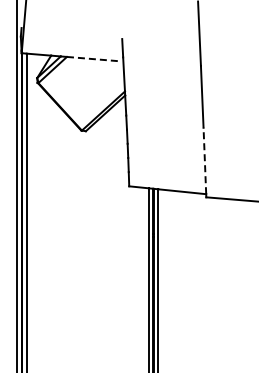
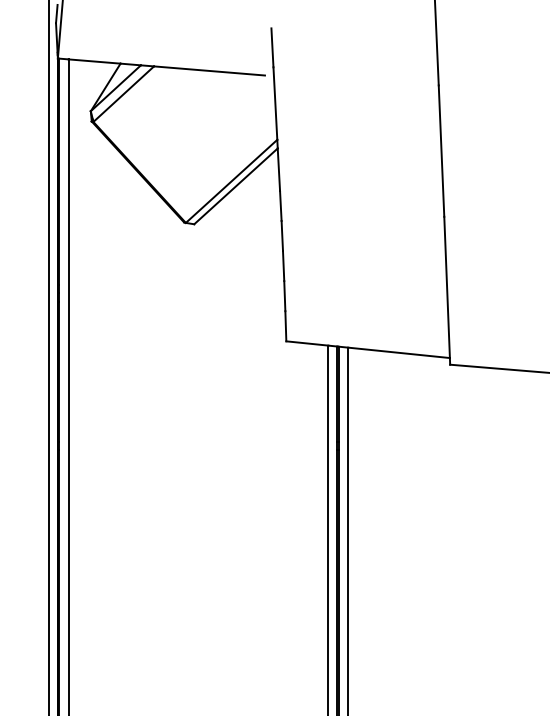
line: (93, 59) -> (210, 71), dashed -> solid
line: (204, 160) -> (446, 286), dashed -> solid

